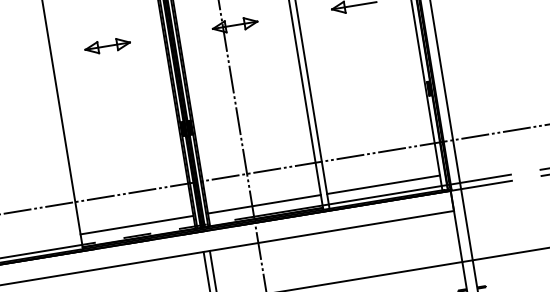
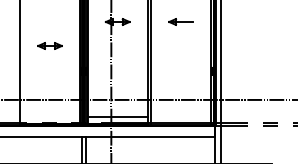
part: (106, 45) -> (49, 45), moved
line: (384, 185) -> (181, 117), removed
line: (137, 225) -> (50, 117), removed

